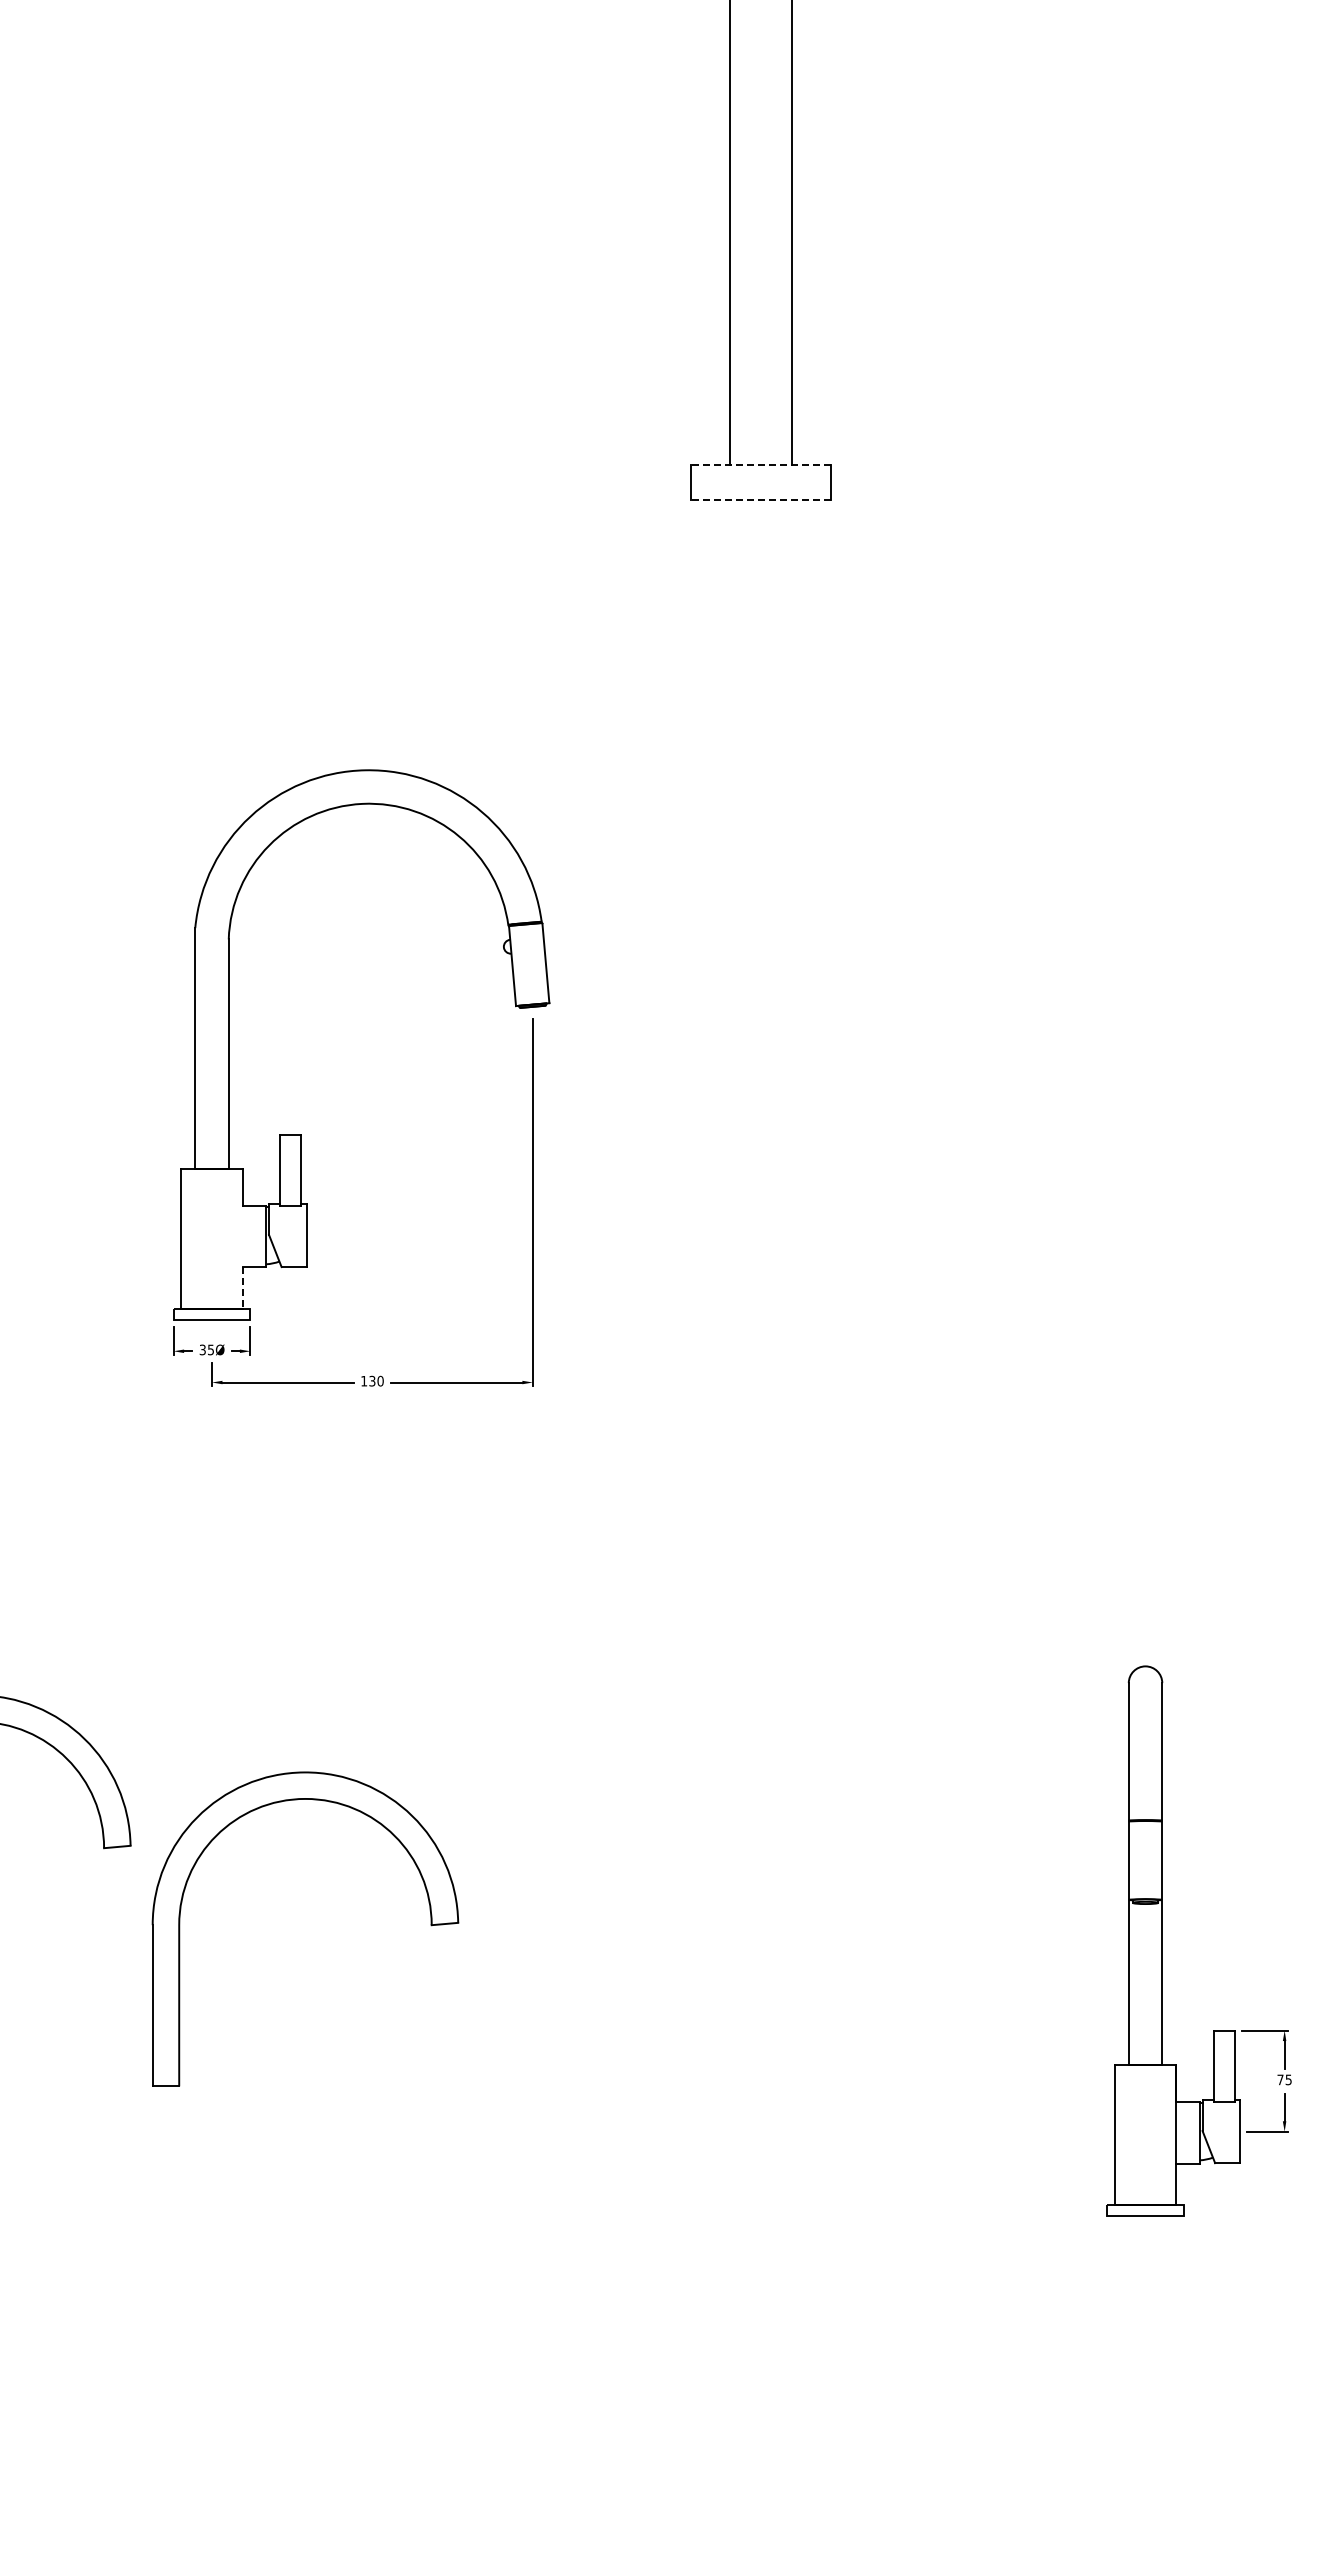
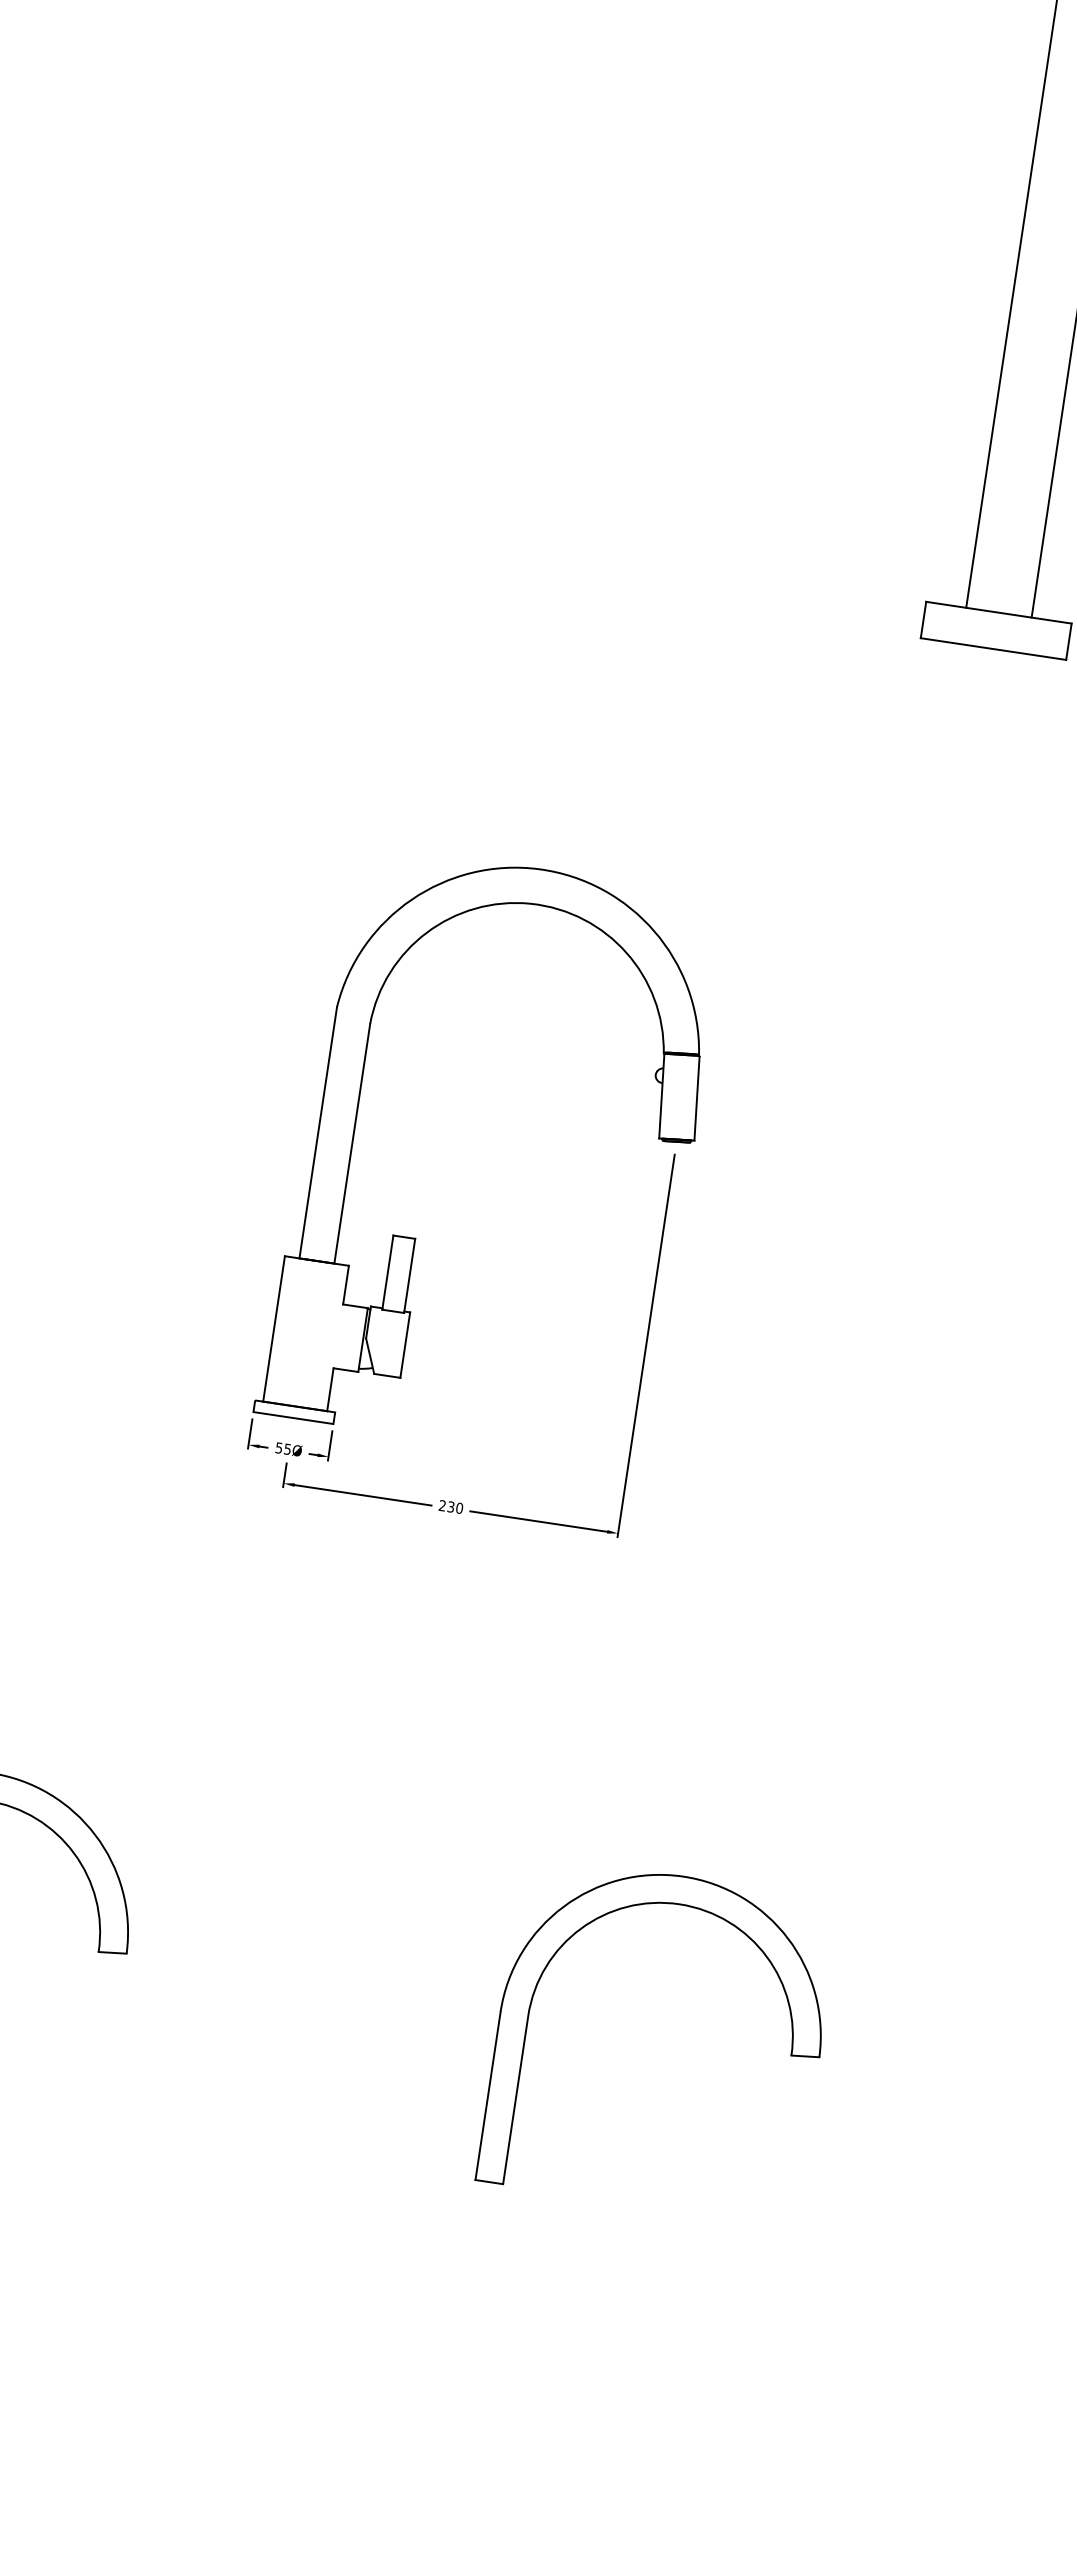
line: (761, 465) -> (999, 613), dashed -> solid
line: (761, 499) -> (993, 648), dashed -> solid
line: (242, 1288) -> (330, 1390), dashed -> solid
text: (202, 1349) -> (278, 1447), 35Ø -> 55Ø
text: (363, 1380) -> (441, 1504), 130 -> 230
part: (180, 1928) -> (529, 2019), moved

